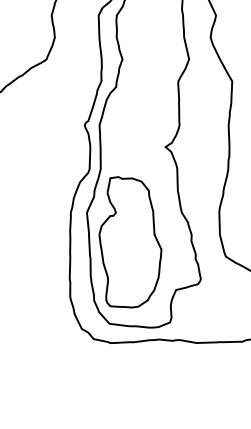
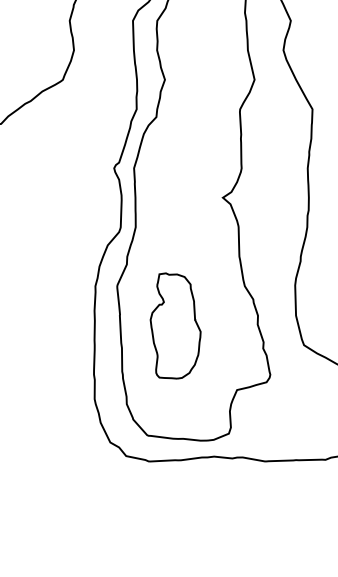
part: (130, 242) -> (175, 326), size x0.6

